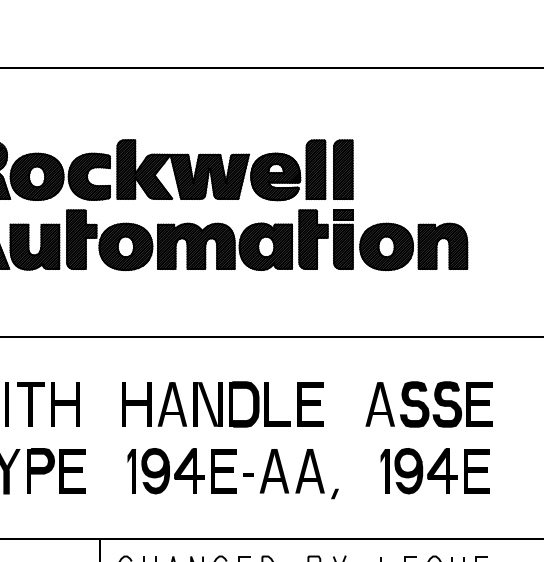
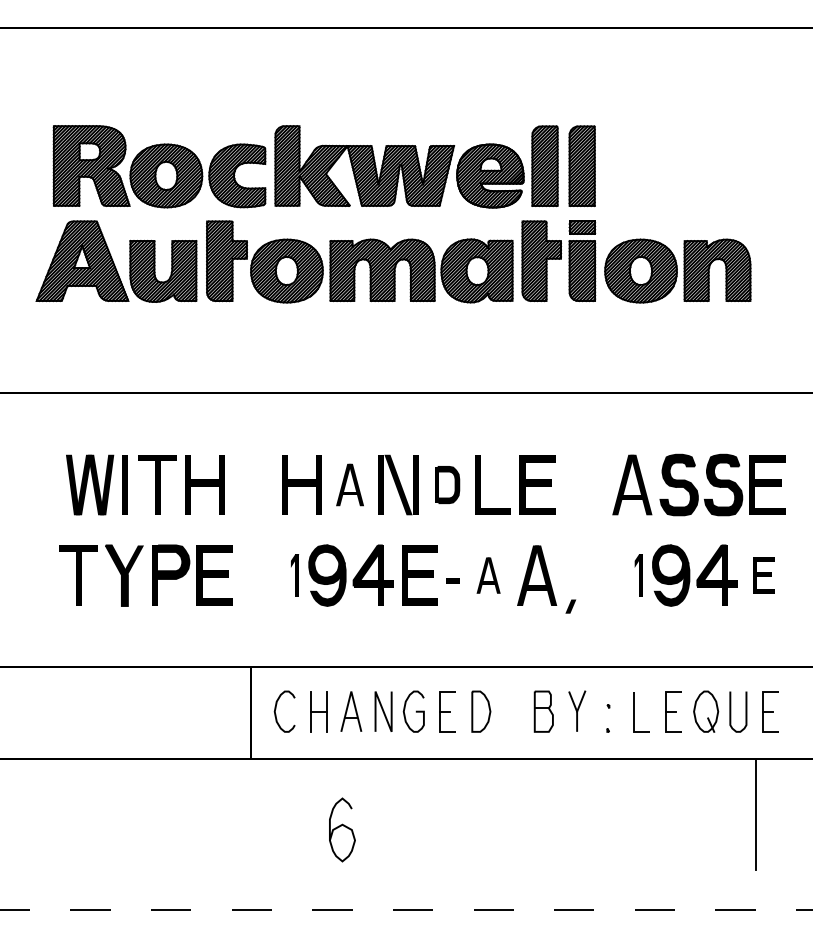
part: (171, 404) -> (349, 484), size x0.7
part: (244, 404) -> (447, 484), size x0.6
part: (131, 471) -> (294, 575), size x0.7
part: (274, 471) -> (488, 575), size x0.6
part: (384, 471) -> (638, 575), size x0.7
part: (476, 471) -> (763, 575), size x0.6

